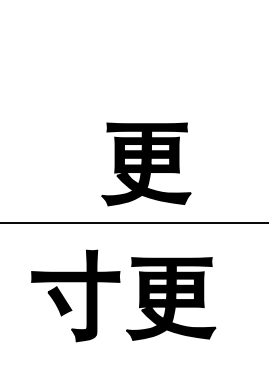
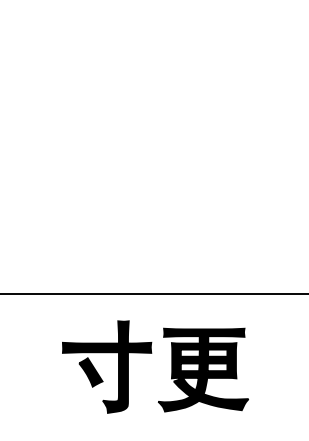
part: (146, 163) -> (178, 233), removed

